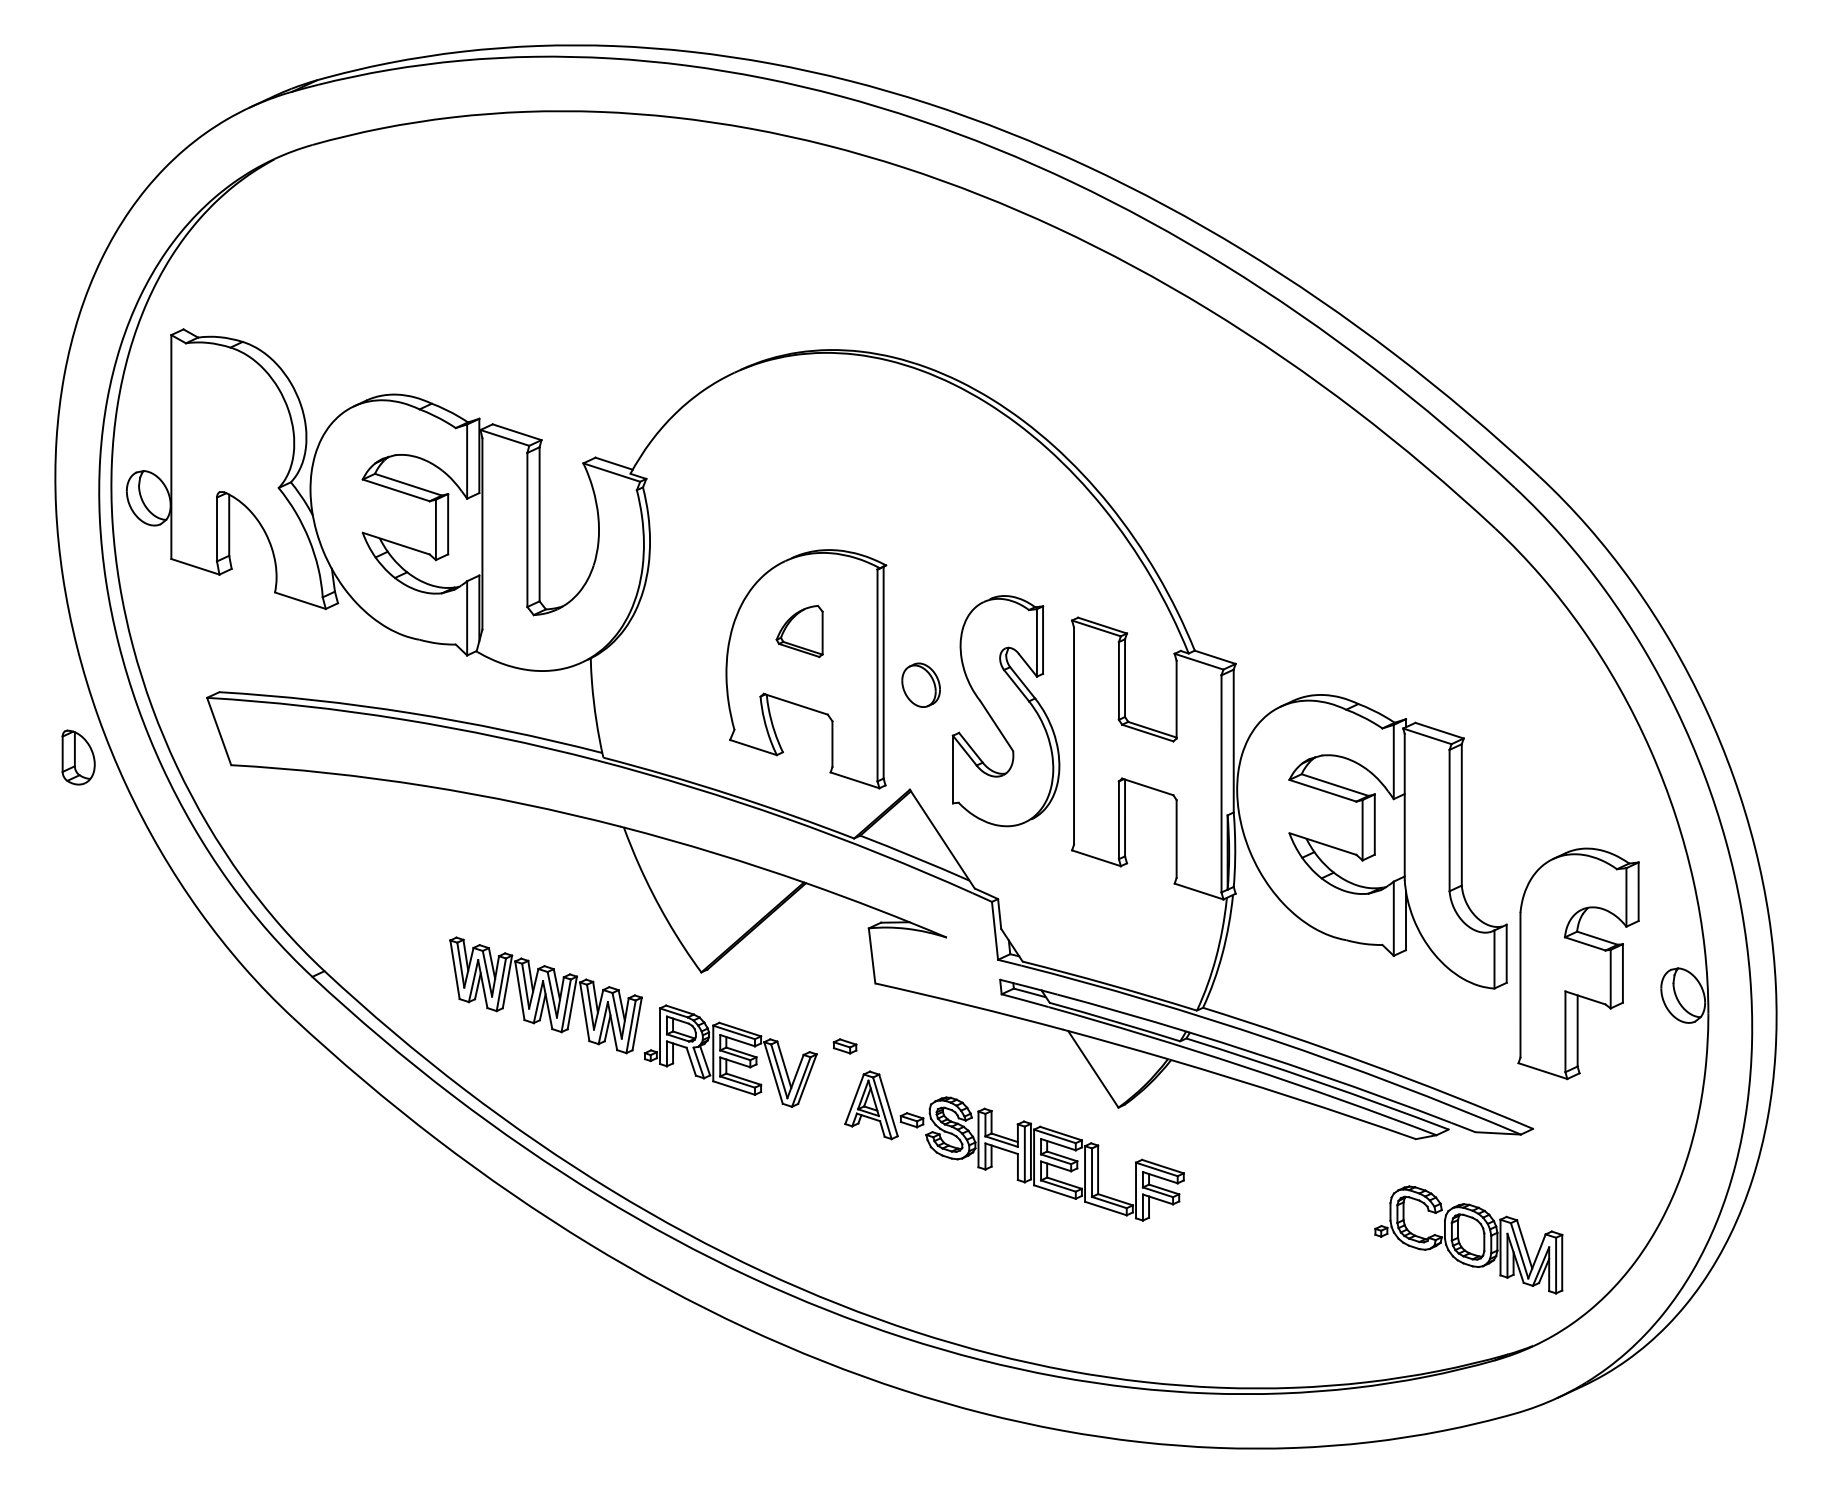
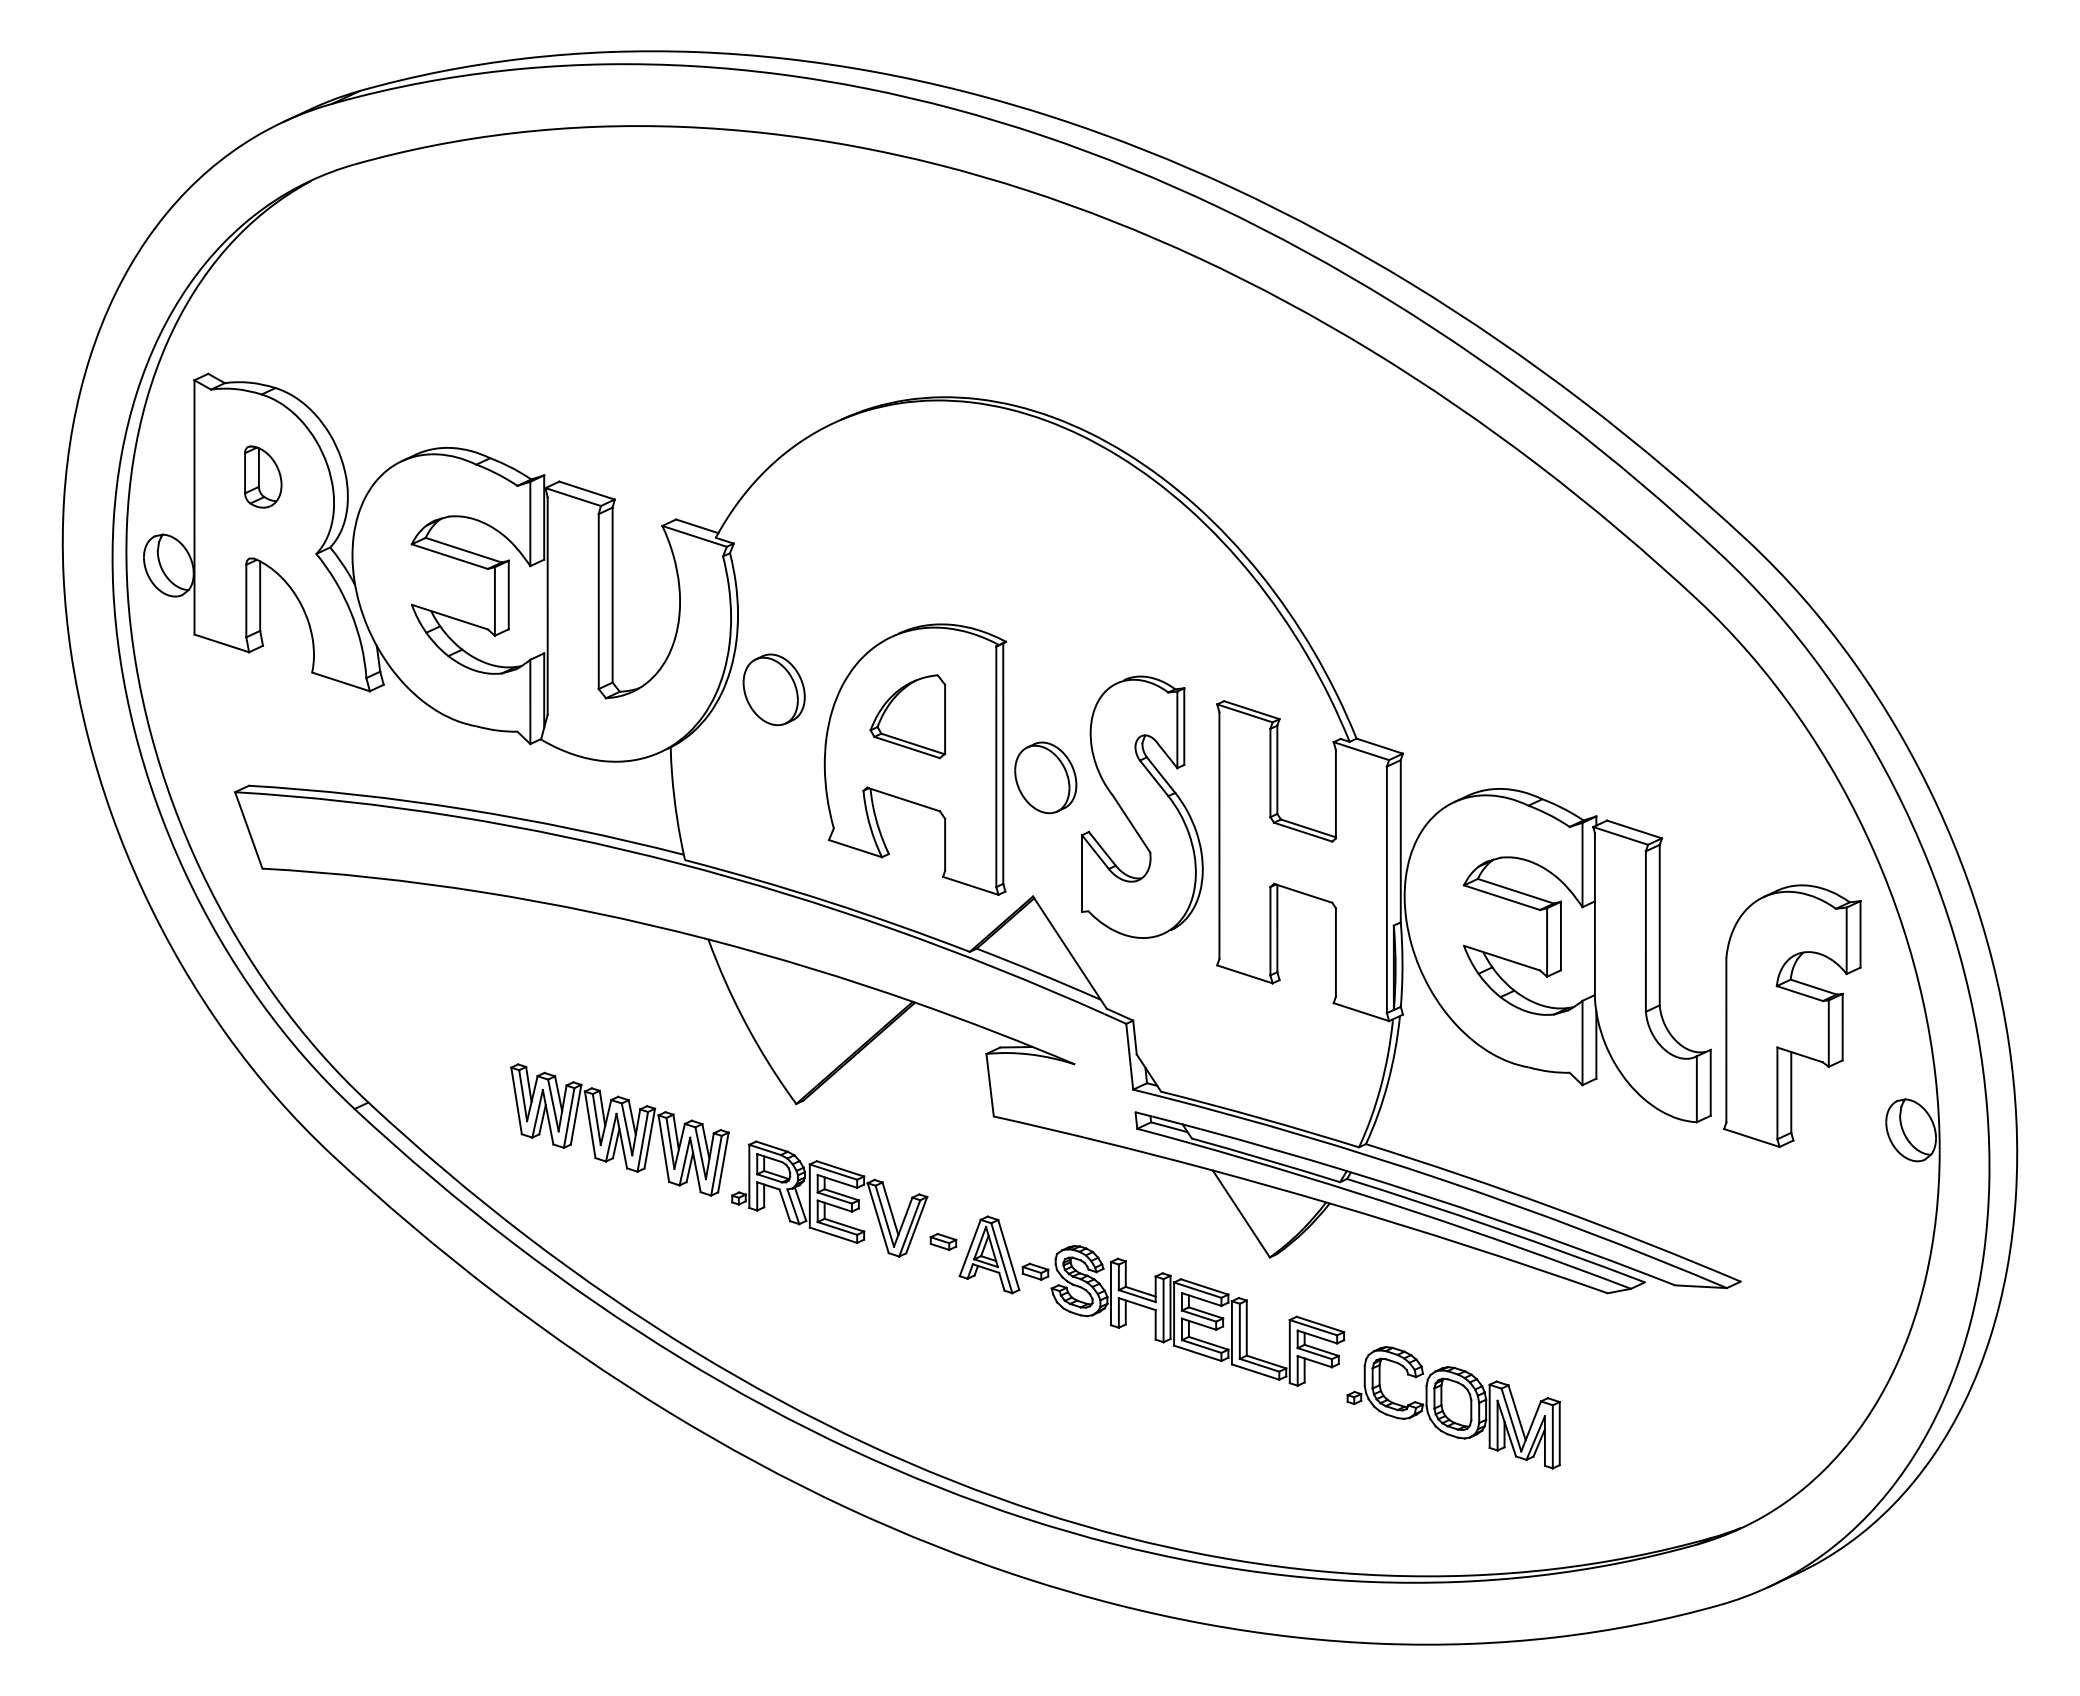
part: (681, 607) -> (773, 689), added
part: (799, 631) -> (907, 716), size x1.43
part: (920, 684) -> (1045, 777), size x1.43
part: (78, 757) -> (263, 476), moved
part: (1578, 964) -> (1792, 1016), moved
part: (845, 1045) -> (943, 1241), moved
part: (1468, 1239) -> (1453, 1407), moved

